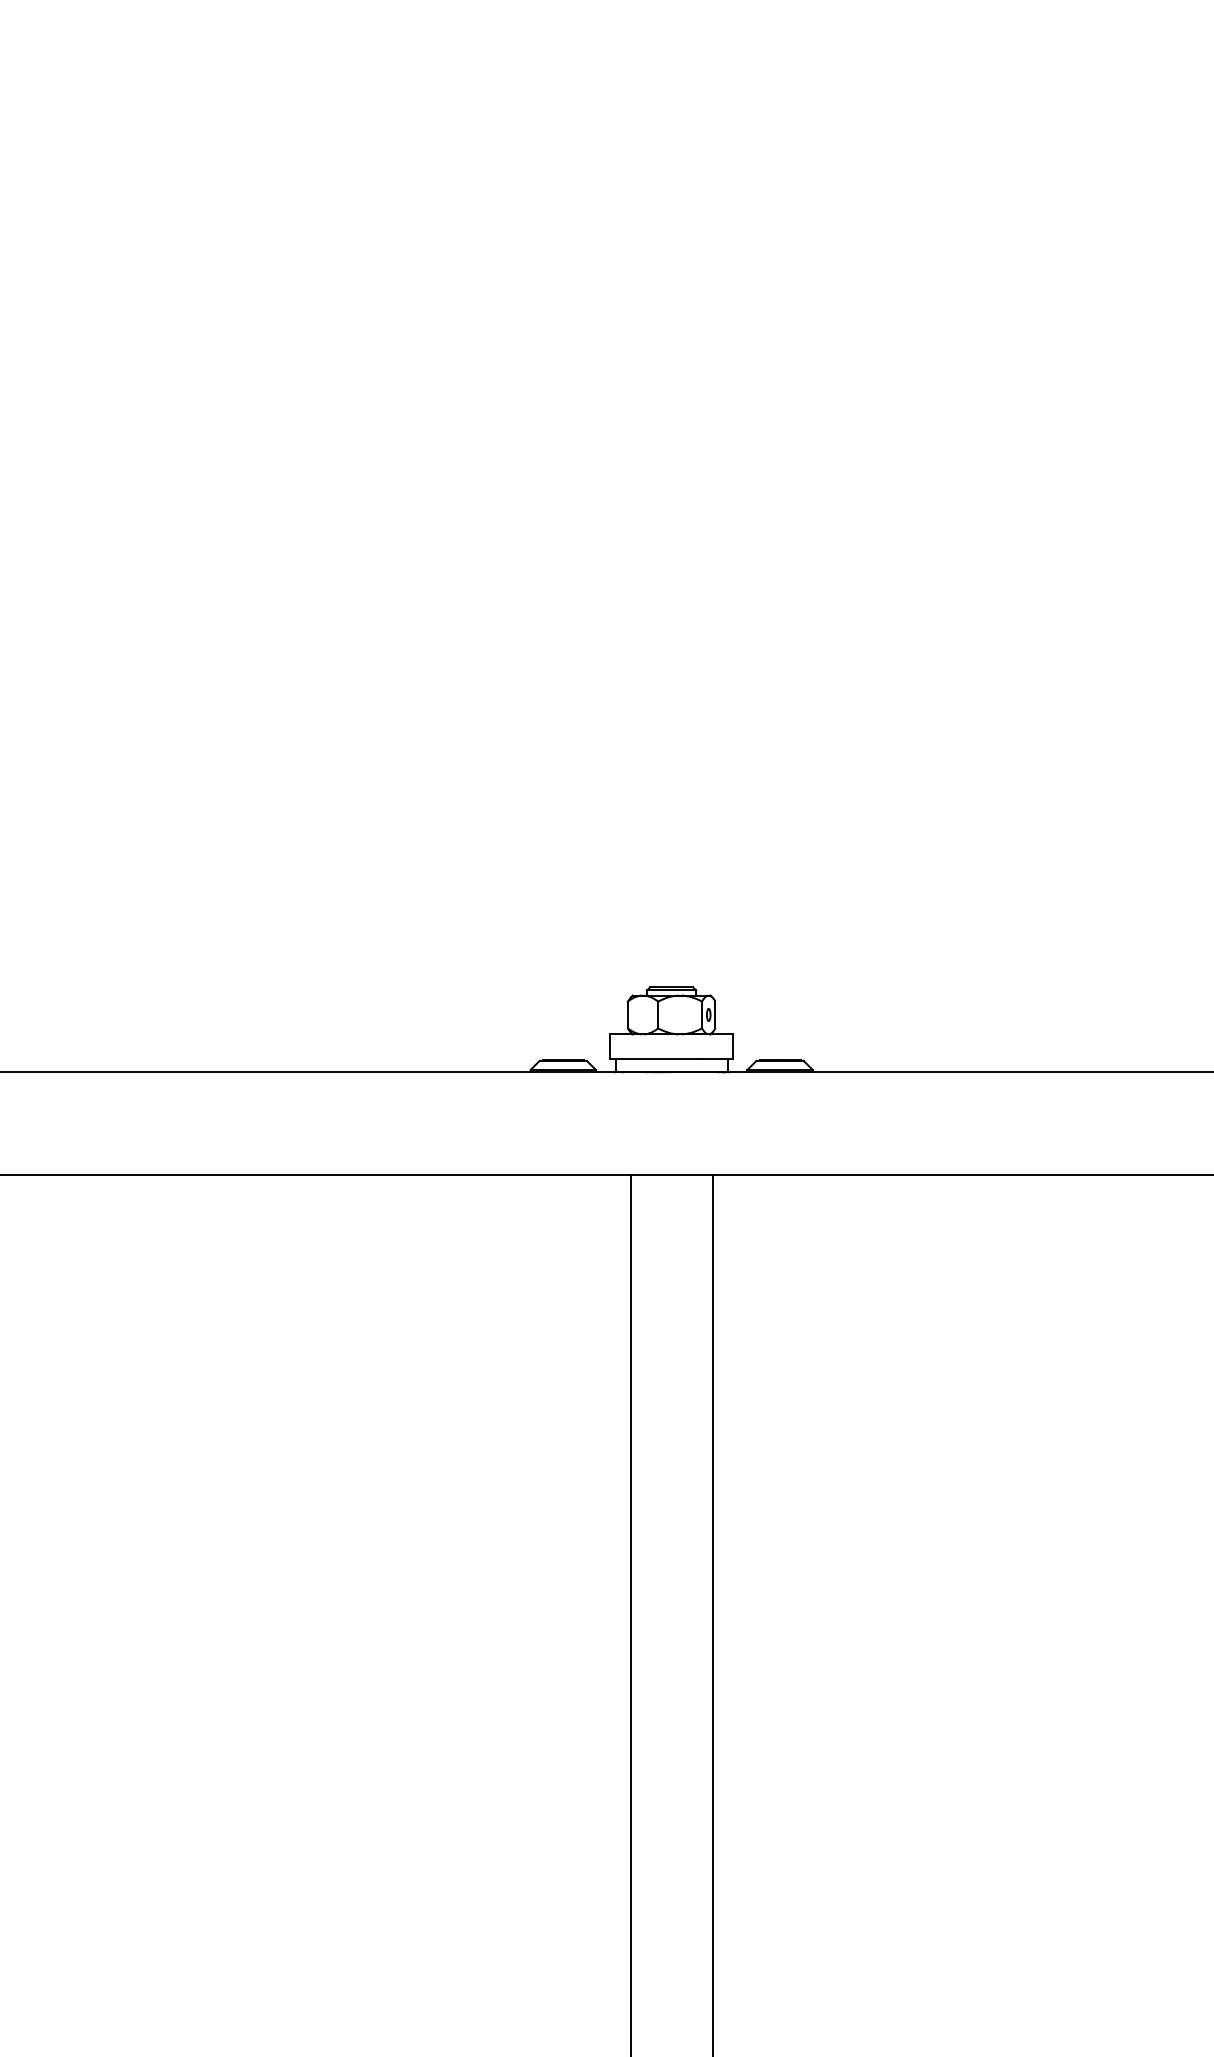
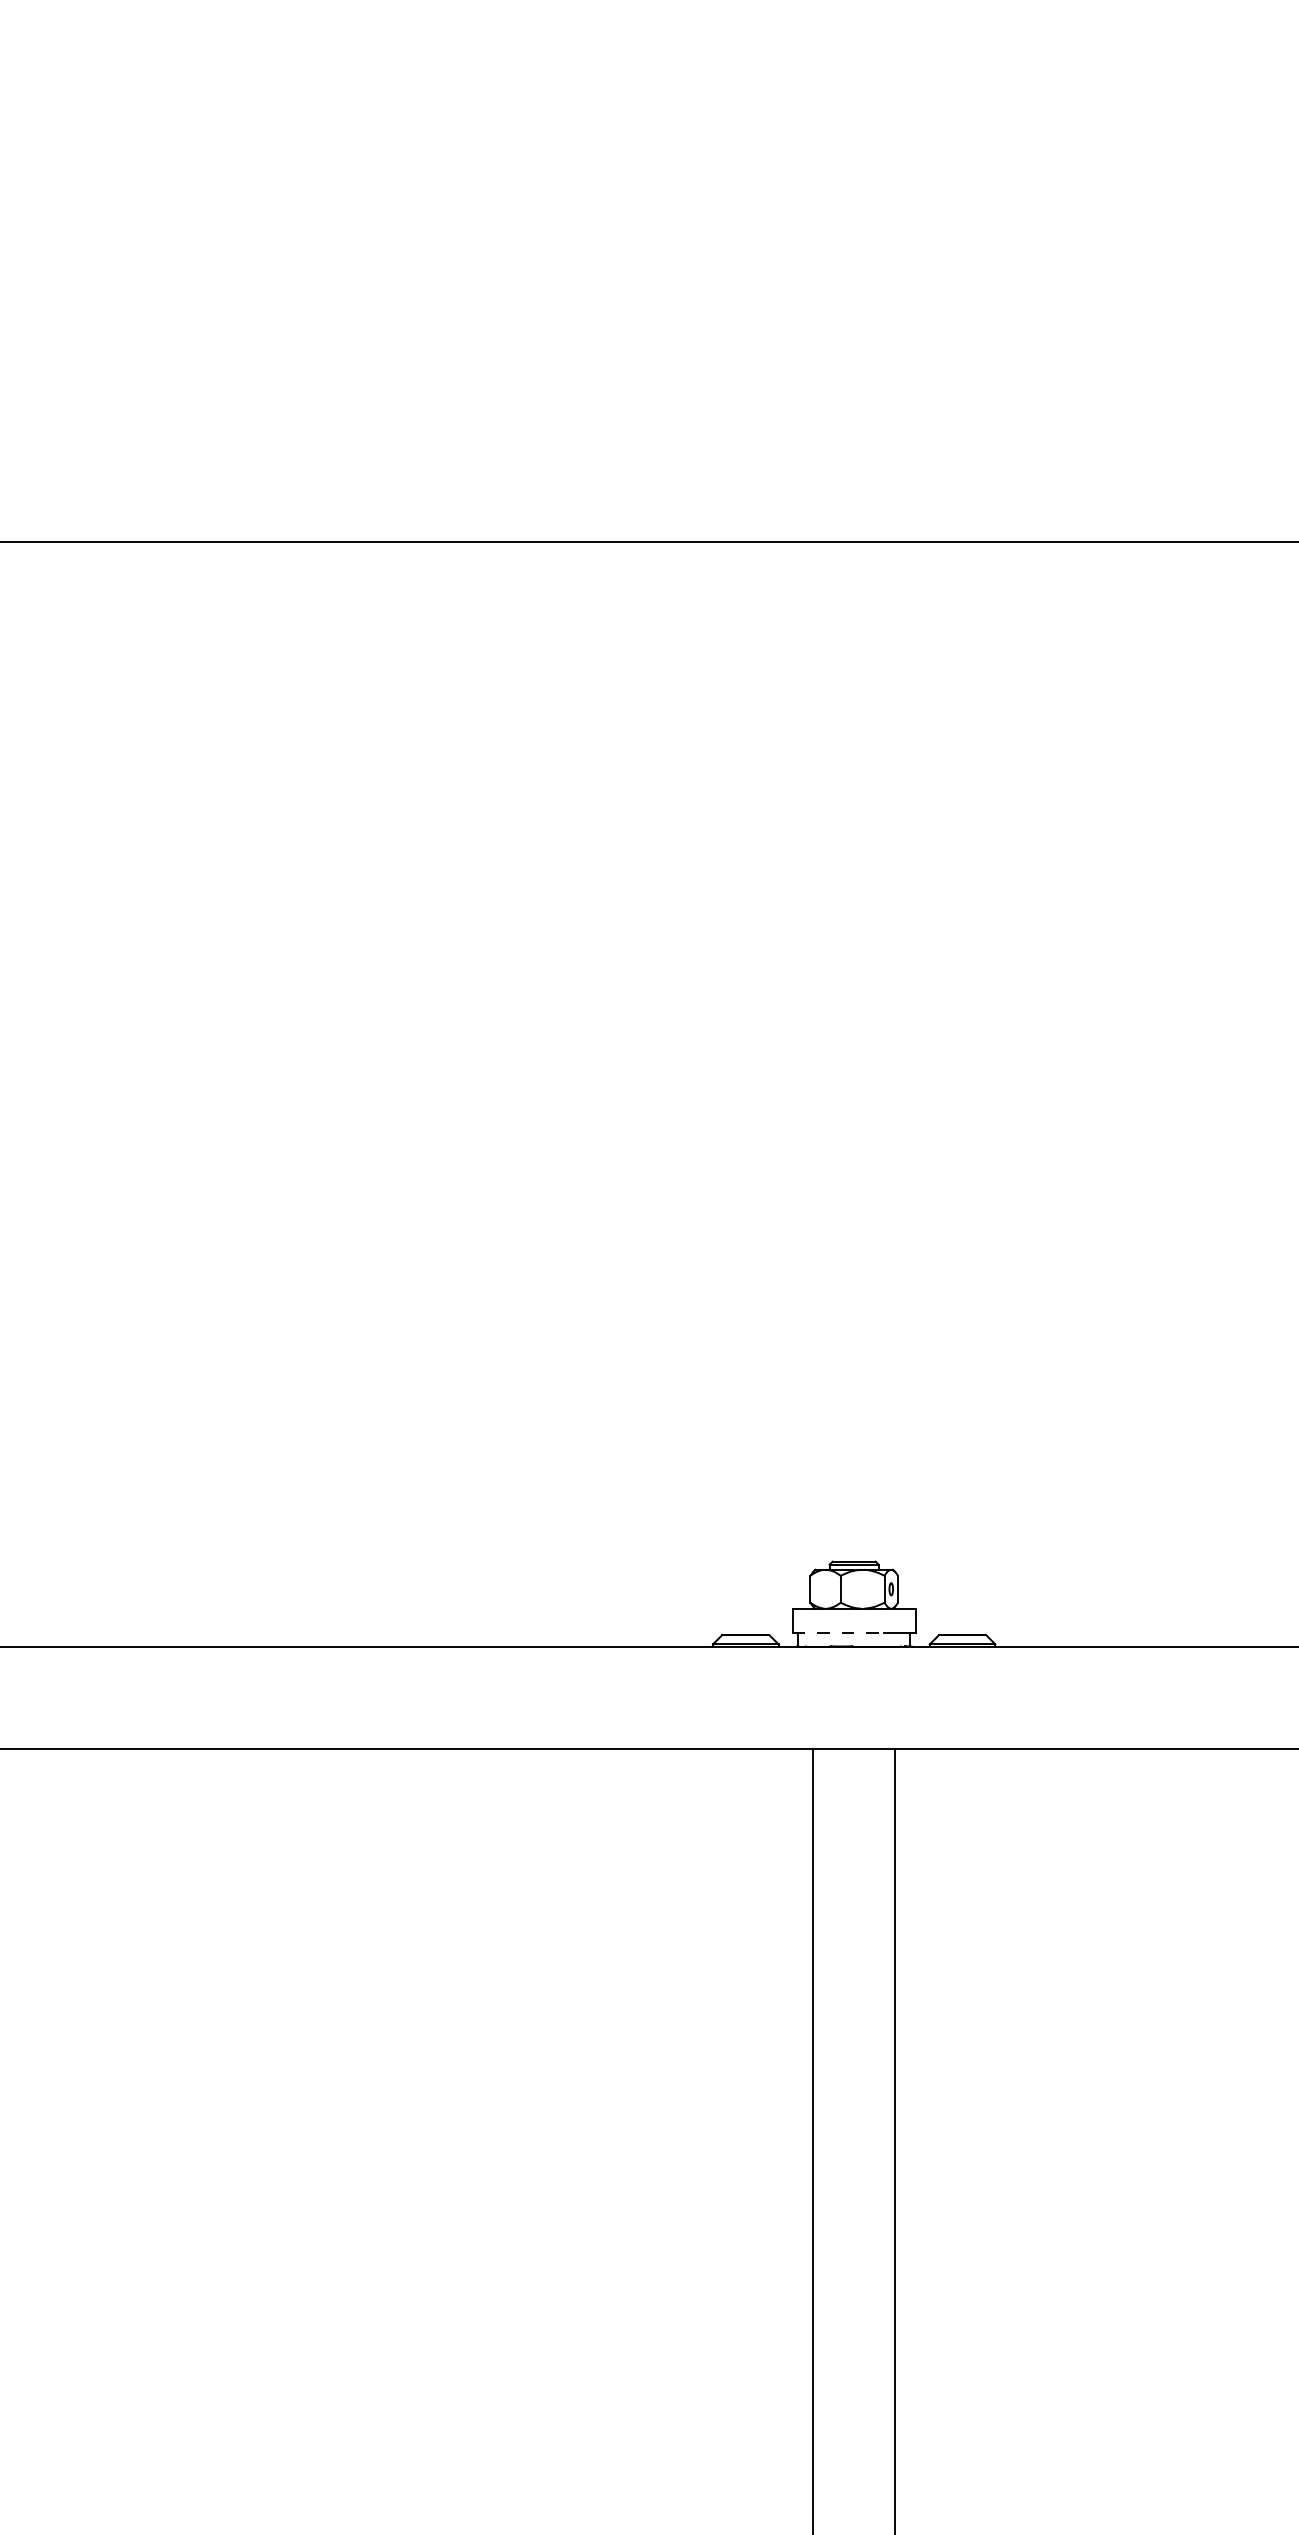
line: (655, 1059) -> (838, 1633), solid -> dashed

